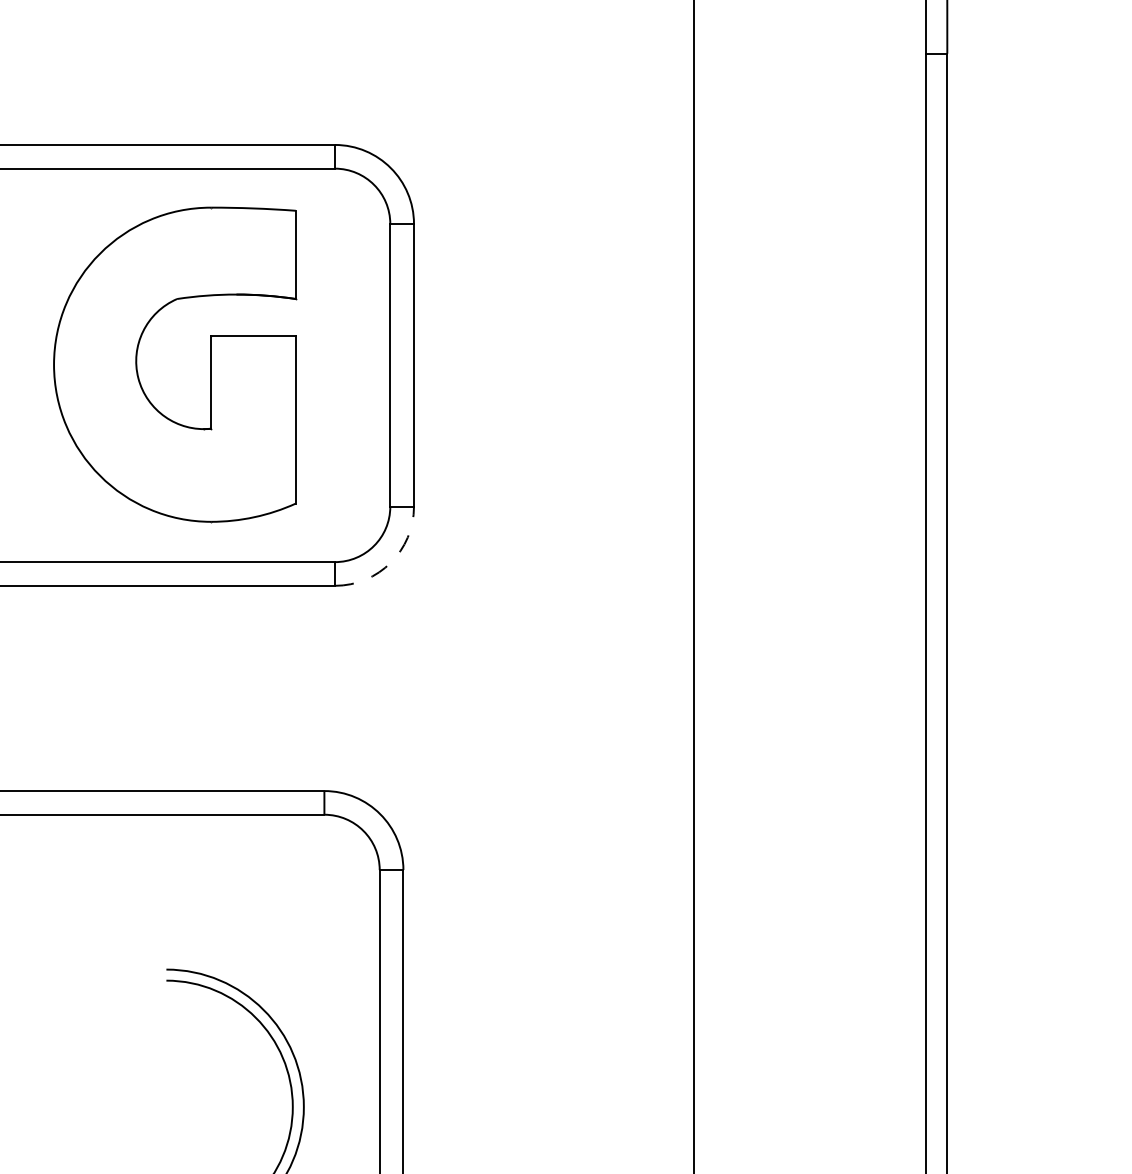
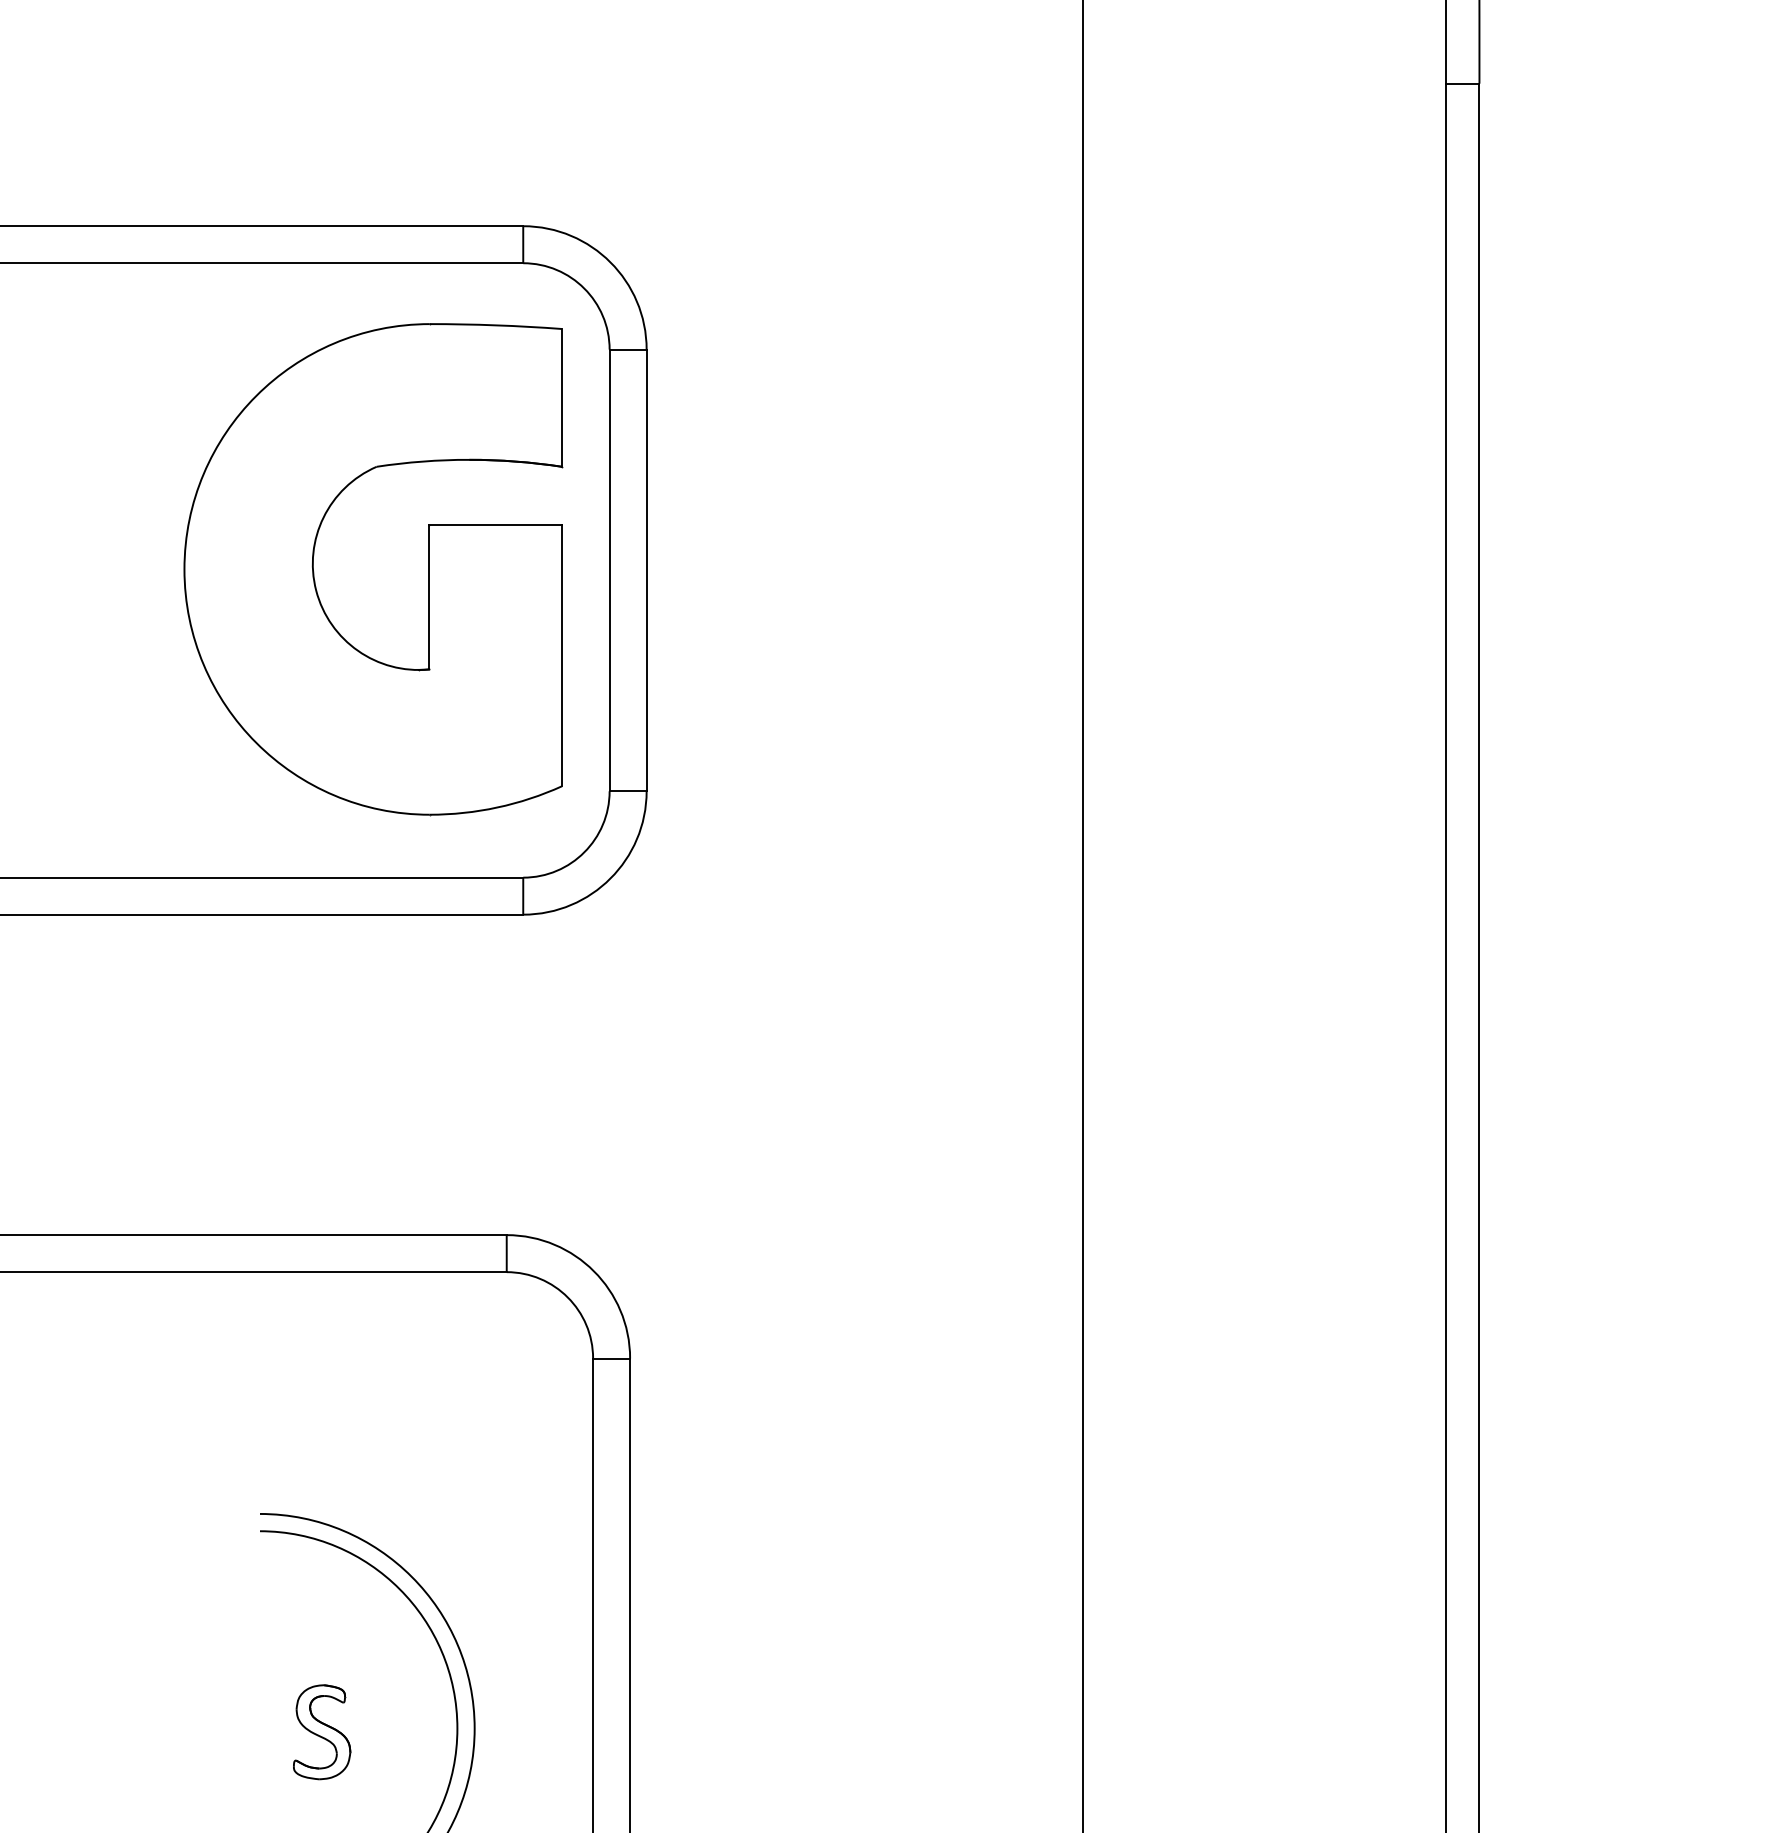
part: (210, 364) -> (428, 569), moved
arc: (390, 562) -> (609, 878), dashed -> solid
part: (206, 1109) -> (322, 1732), added

